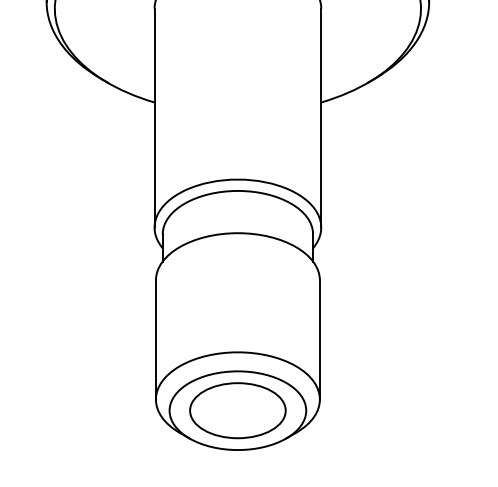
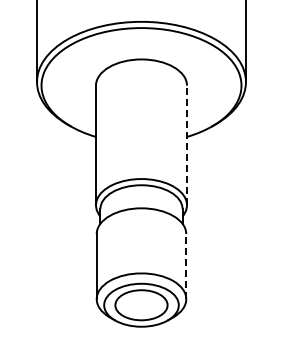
line: (322, 118) -> (187, 145), solid -> dashed
line: (320, 339) -> (186, 266), solid -> dashed

